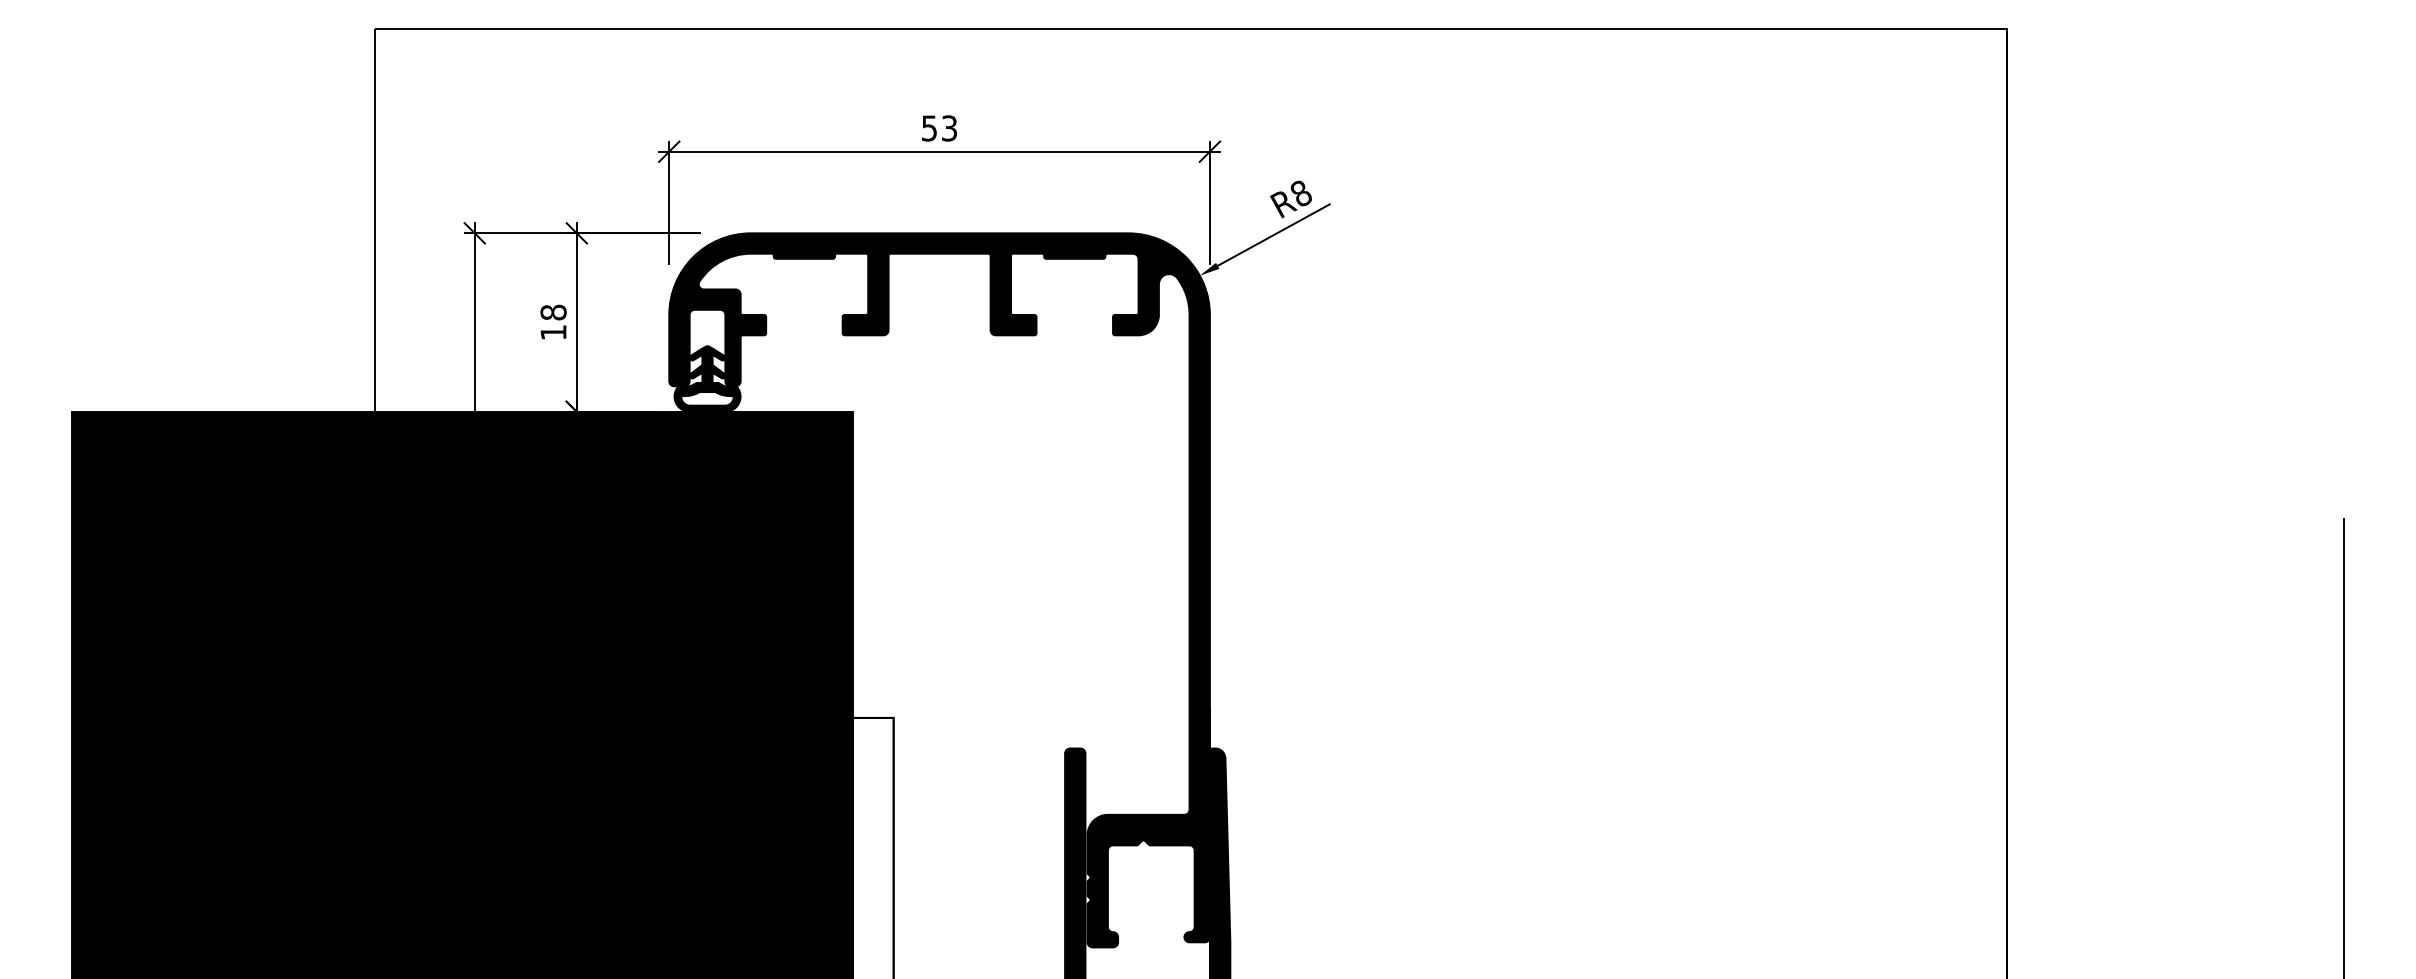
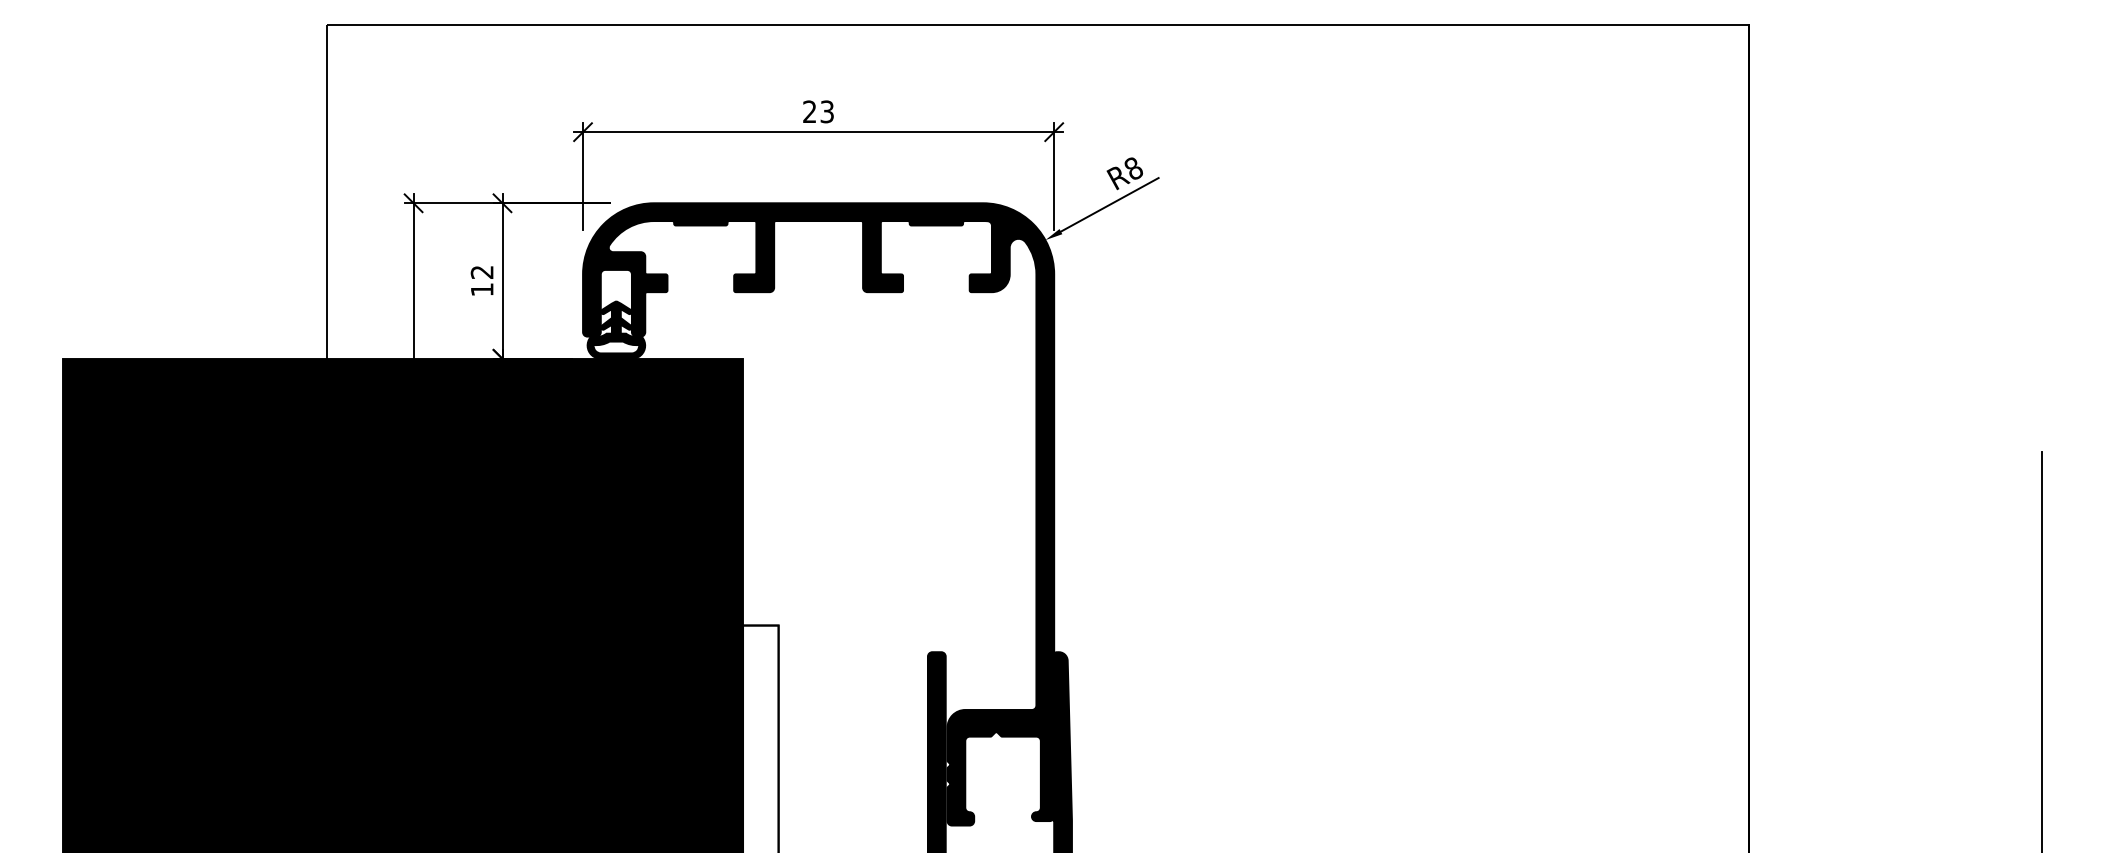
text: (928, 128) -> (808, 111), 53 -> 23
text: (553, 312) -> (482, 272), 18 -> 12

